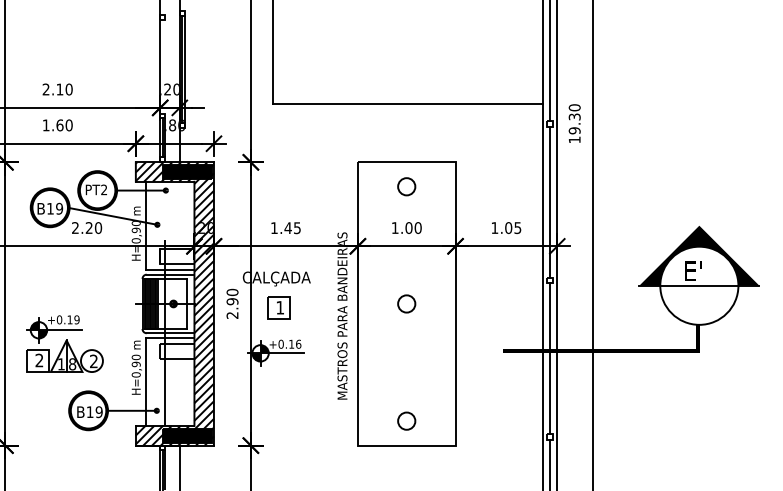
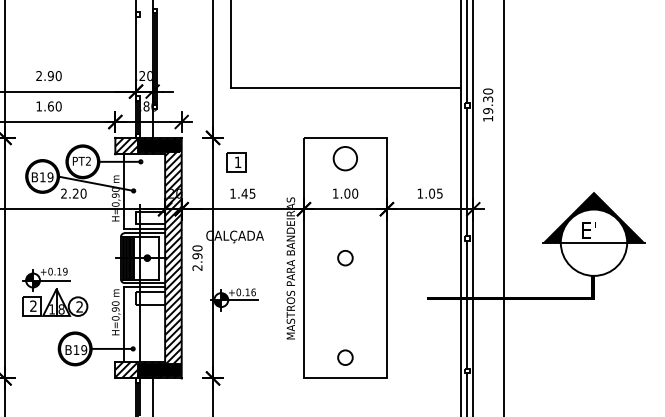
text: (59, 90) -> (50, 76), 2.10 -> 2.90
circle: (406, 186) -> (345, 158), size x1.6
part: (278, 307) -> (236, 162), moved

